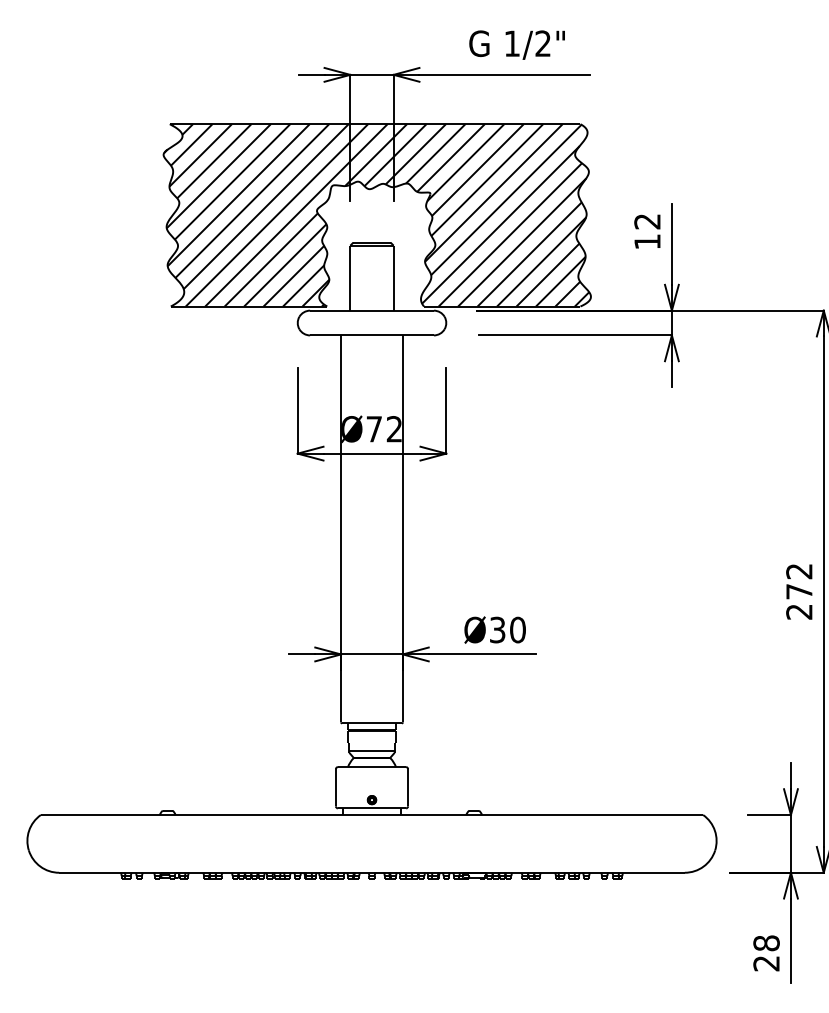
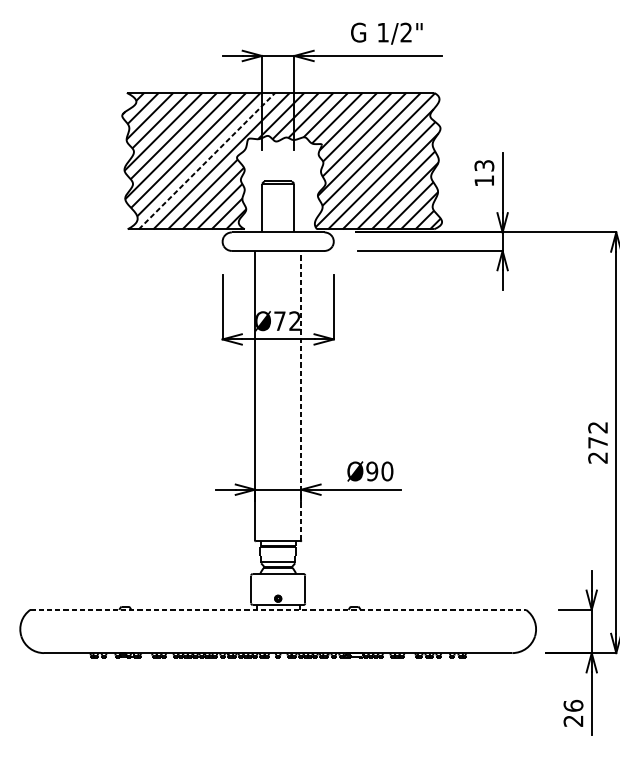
line: (276, 215) -> (206, 161), solid -> dashed
text: (647, 221) -> (484, 165), 12 -> 13
line: (402, 528) -> (301, 395), solid -> dashed
text: (497, 629) -> (372, 471), Ø30 -> Ø90
line: (372, 814) -> (278, 609), solid -> dashed
text: (766, 943) -> (573, 706), 28 -> 26

